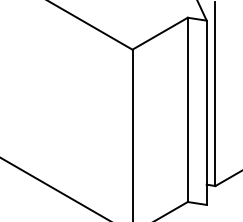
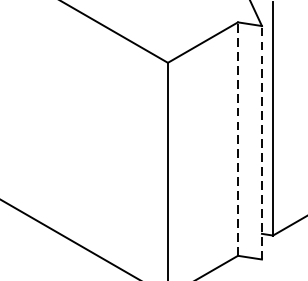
line: (187, 109) -> (237, 138), solid -> dashed
line: (206, 112) -> (261, 142), solid -> dashed

